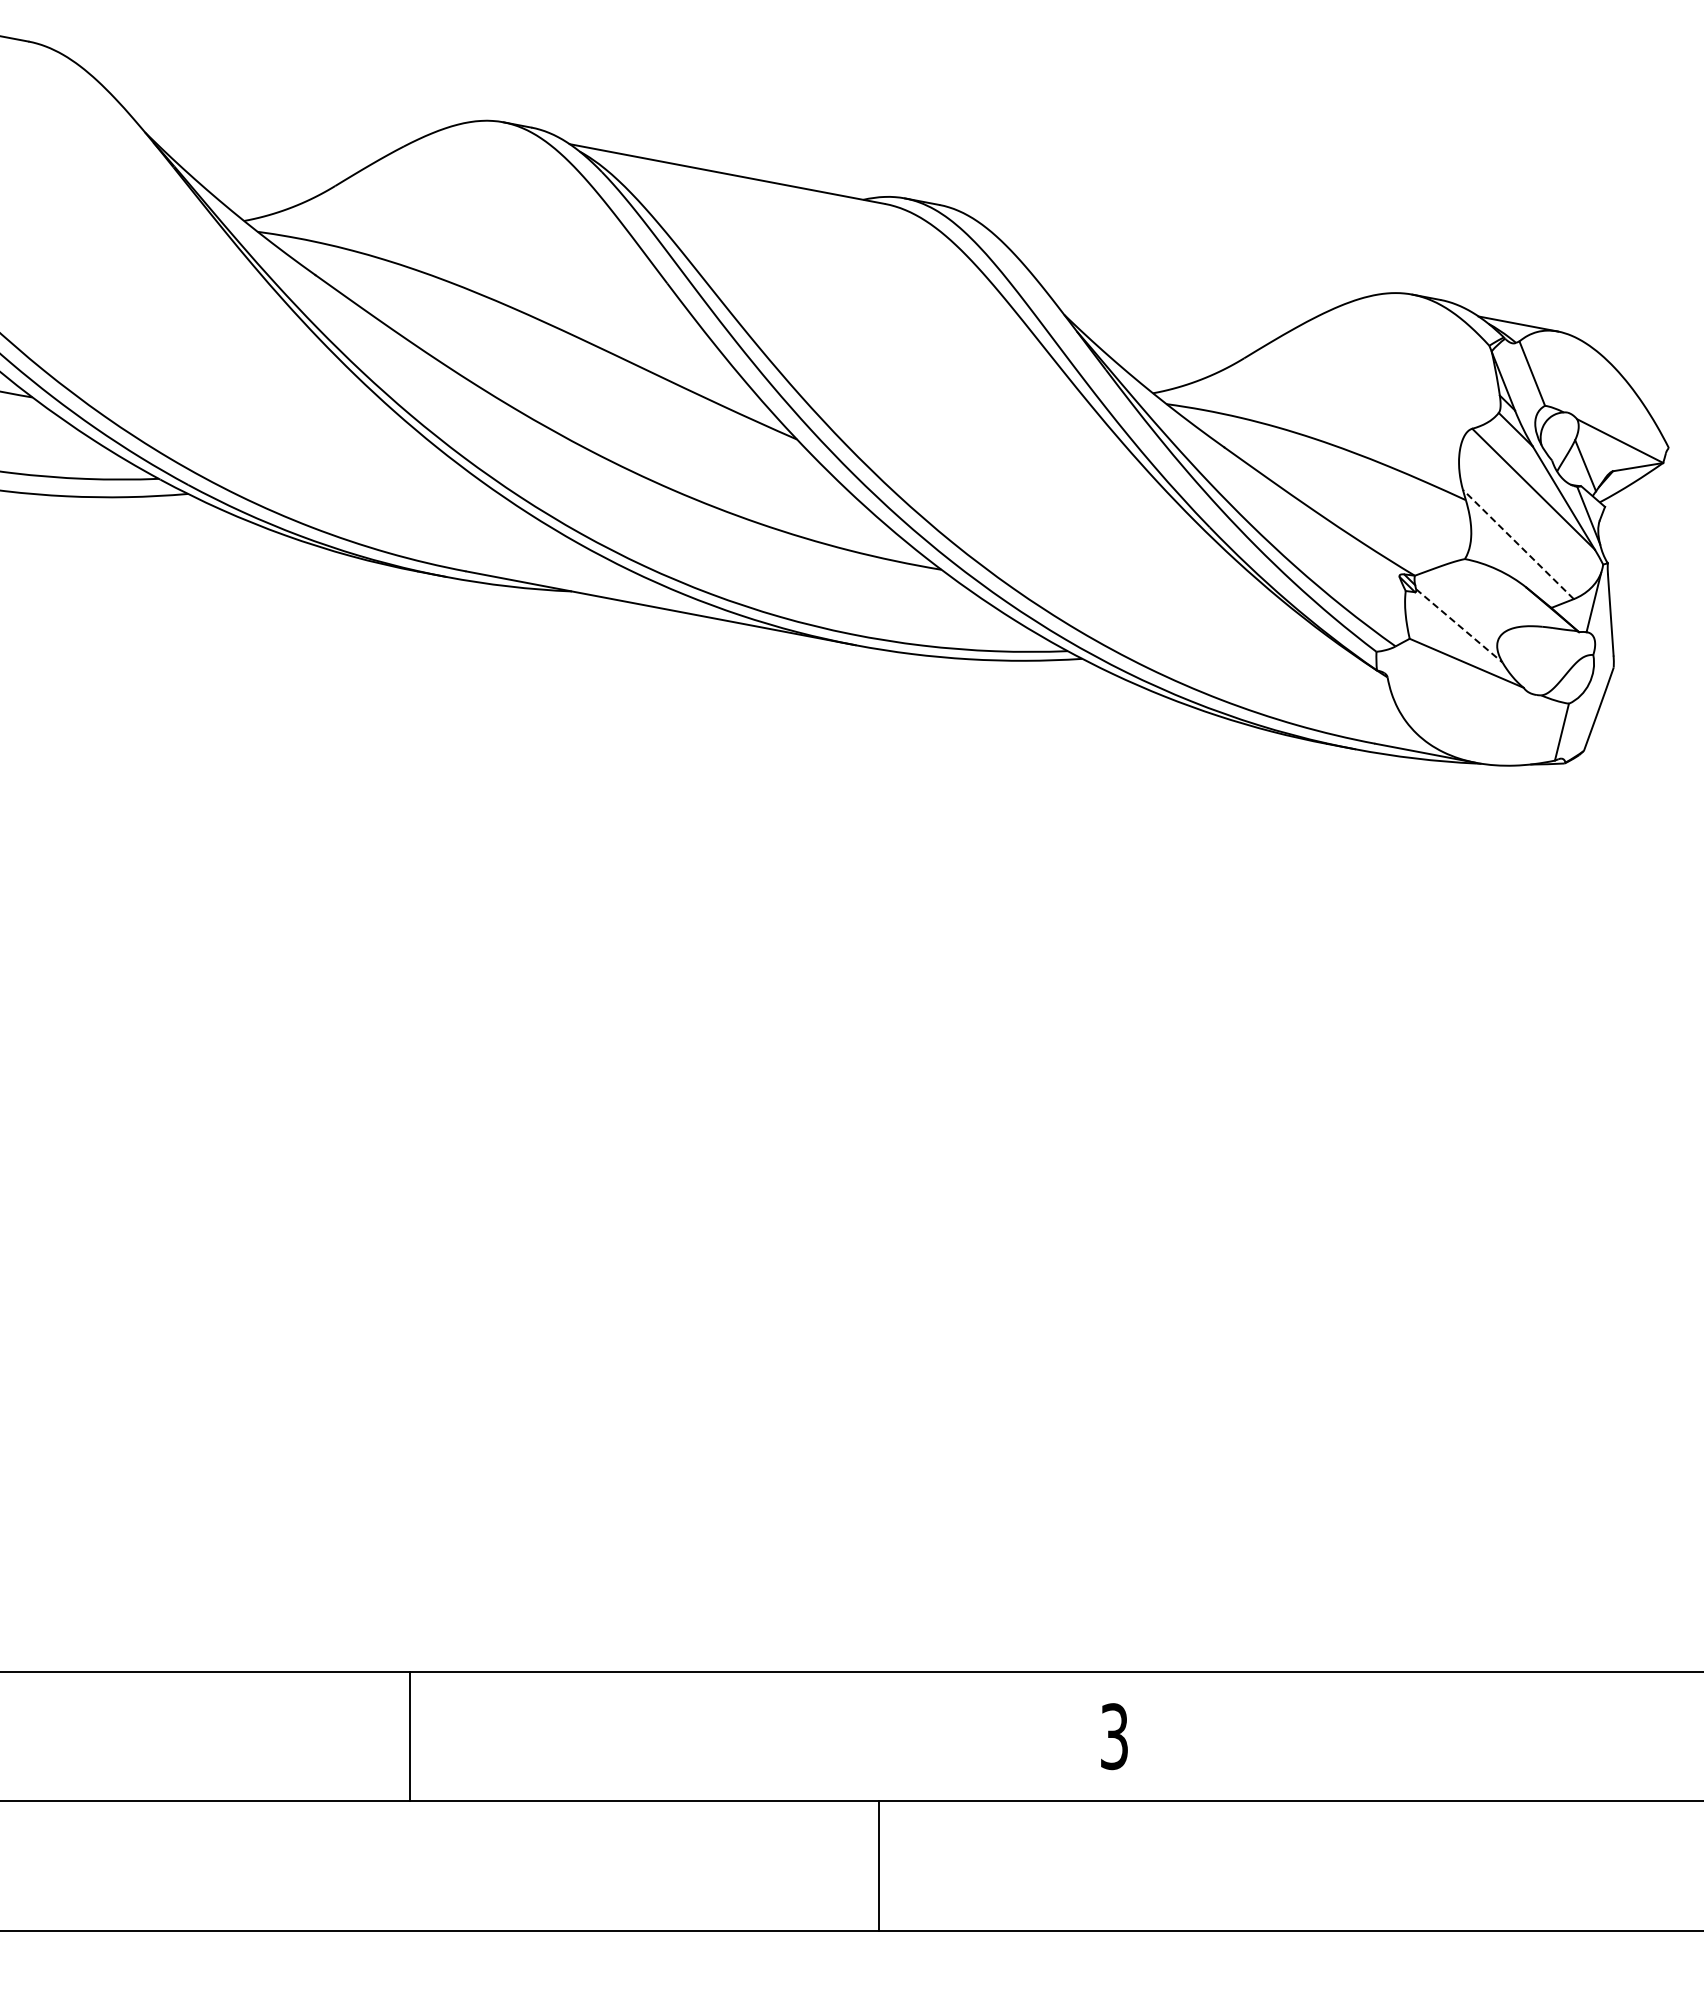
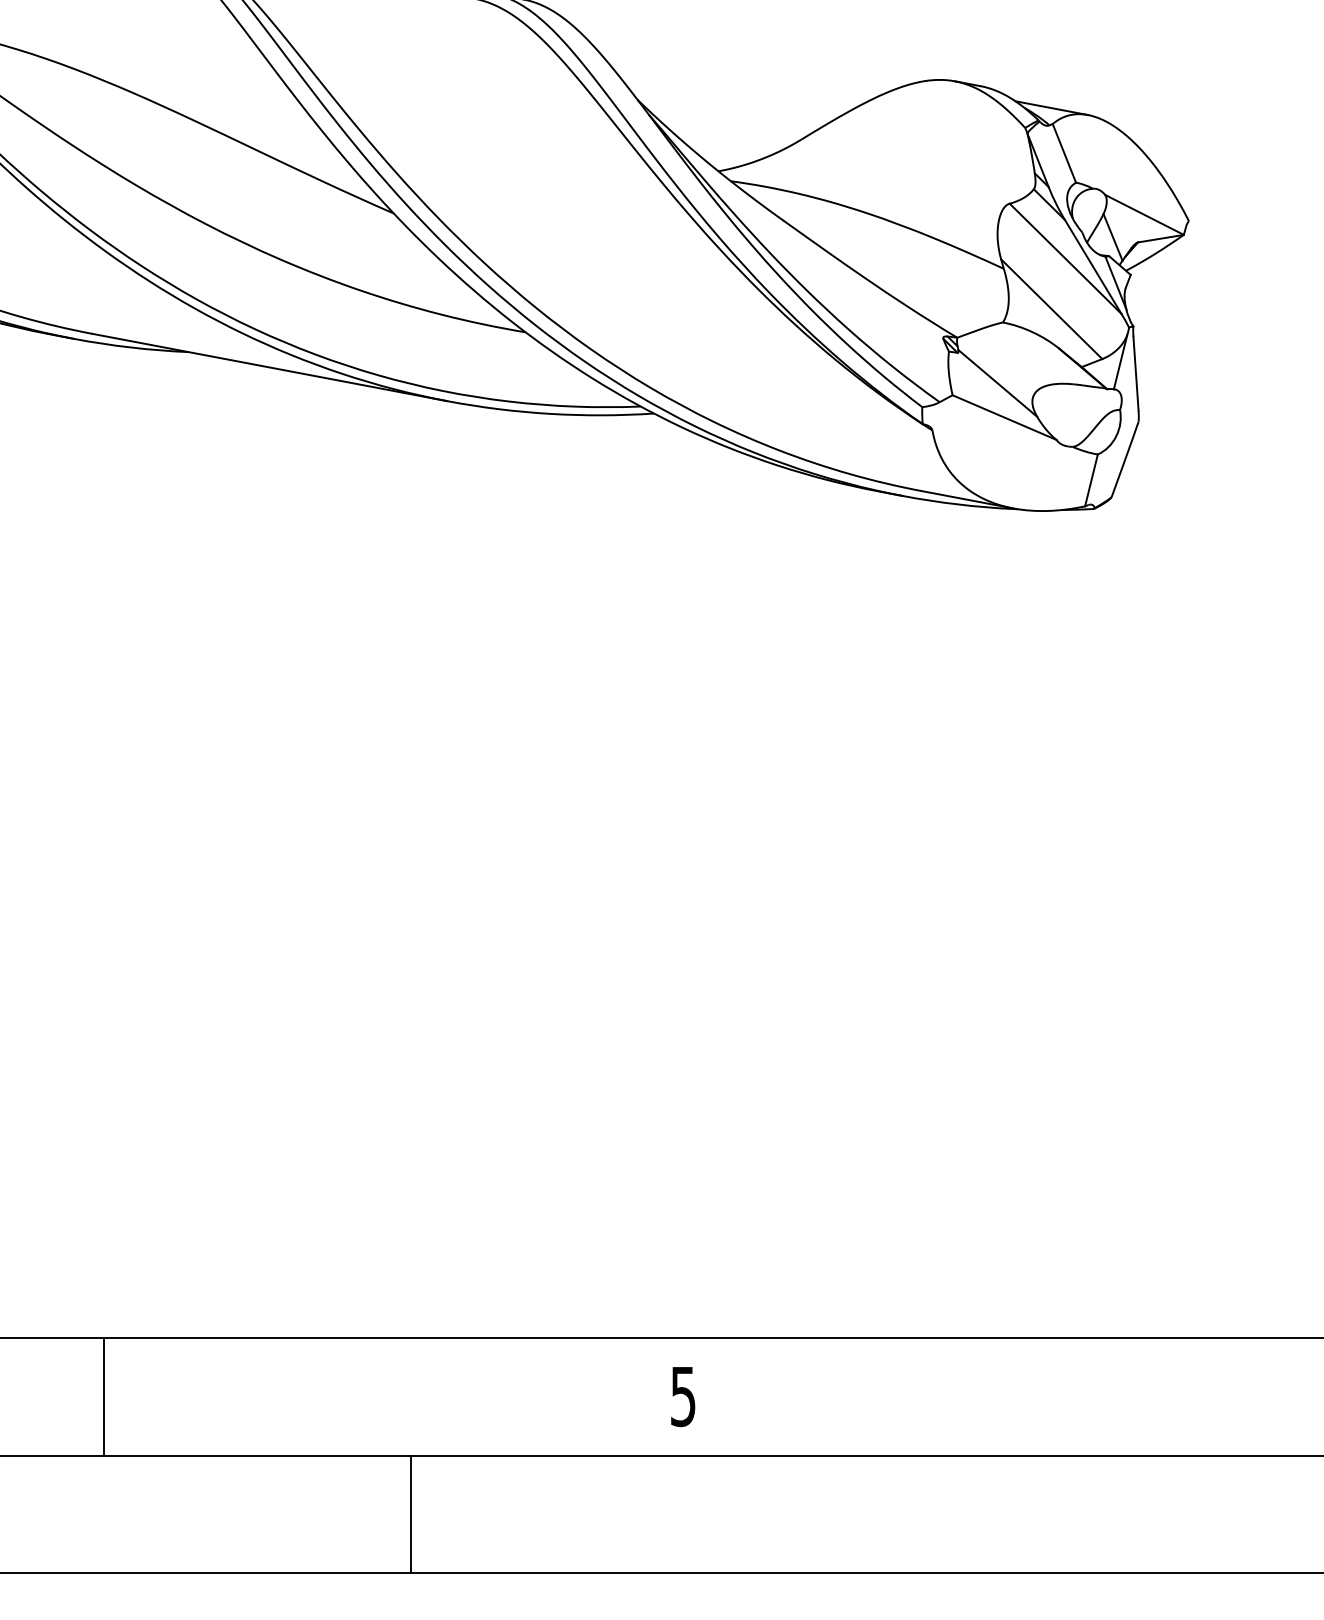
line: (1518, 544) -> (1051, 309), dashed -> solid
line: (1459, 625) -> (998, 383), dashed -> solid
line: (409, 1736) -> (104, 1396), moved
text: (1114, 1736) -> (683, 1396), 3 -> 5
line: (878, 1865) -> (410, 1514), moved

